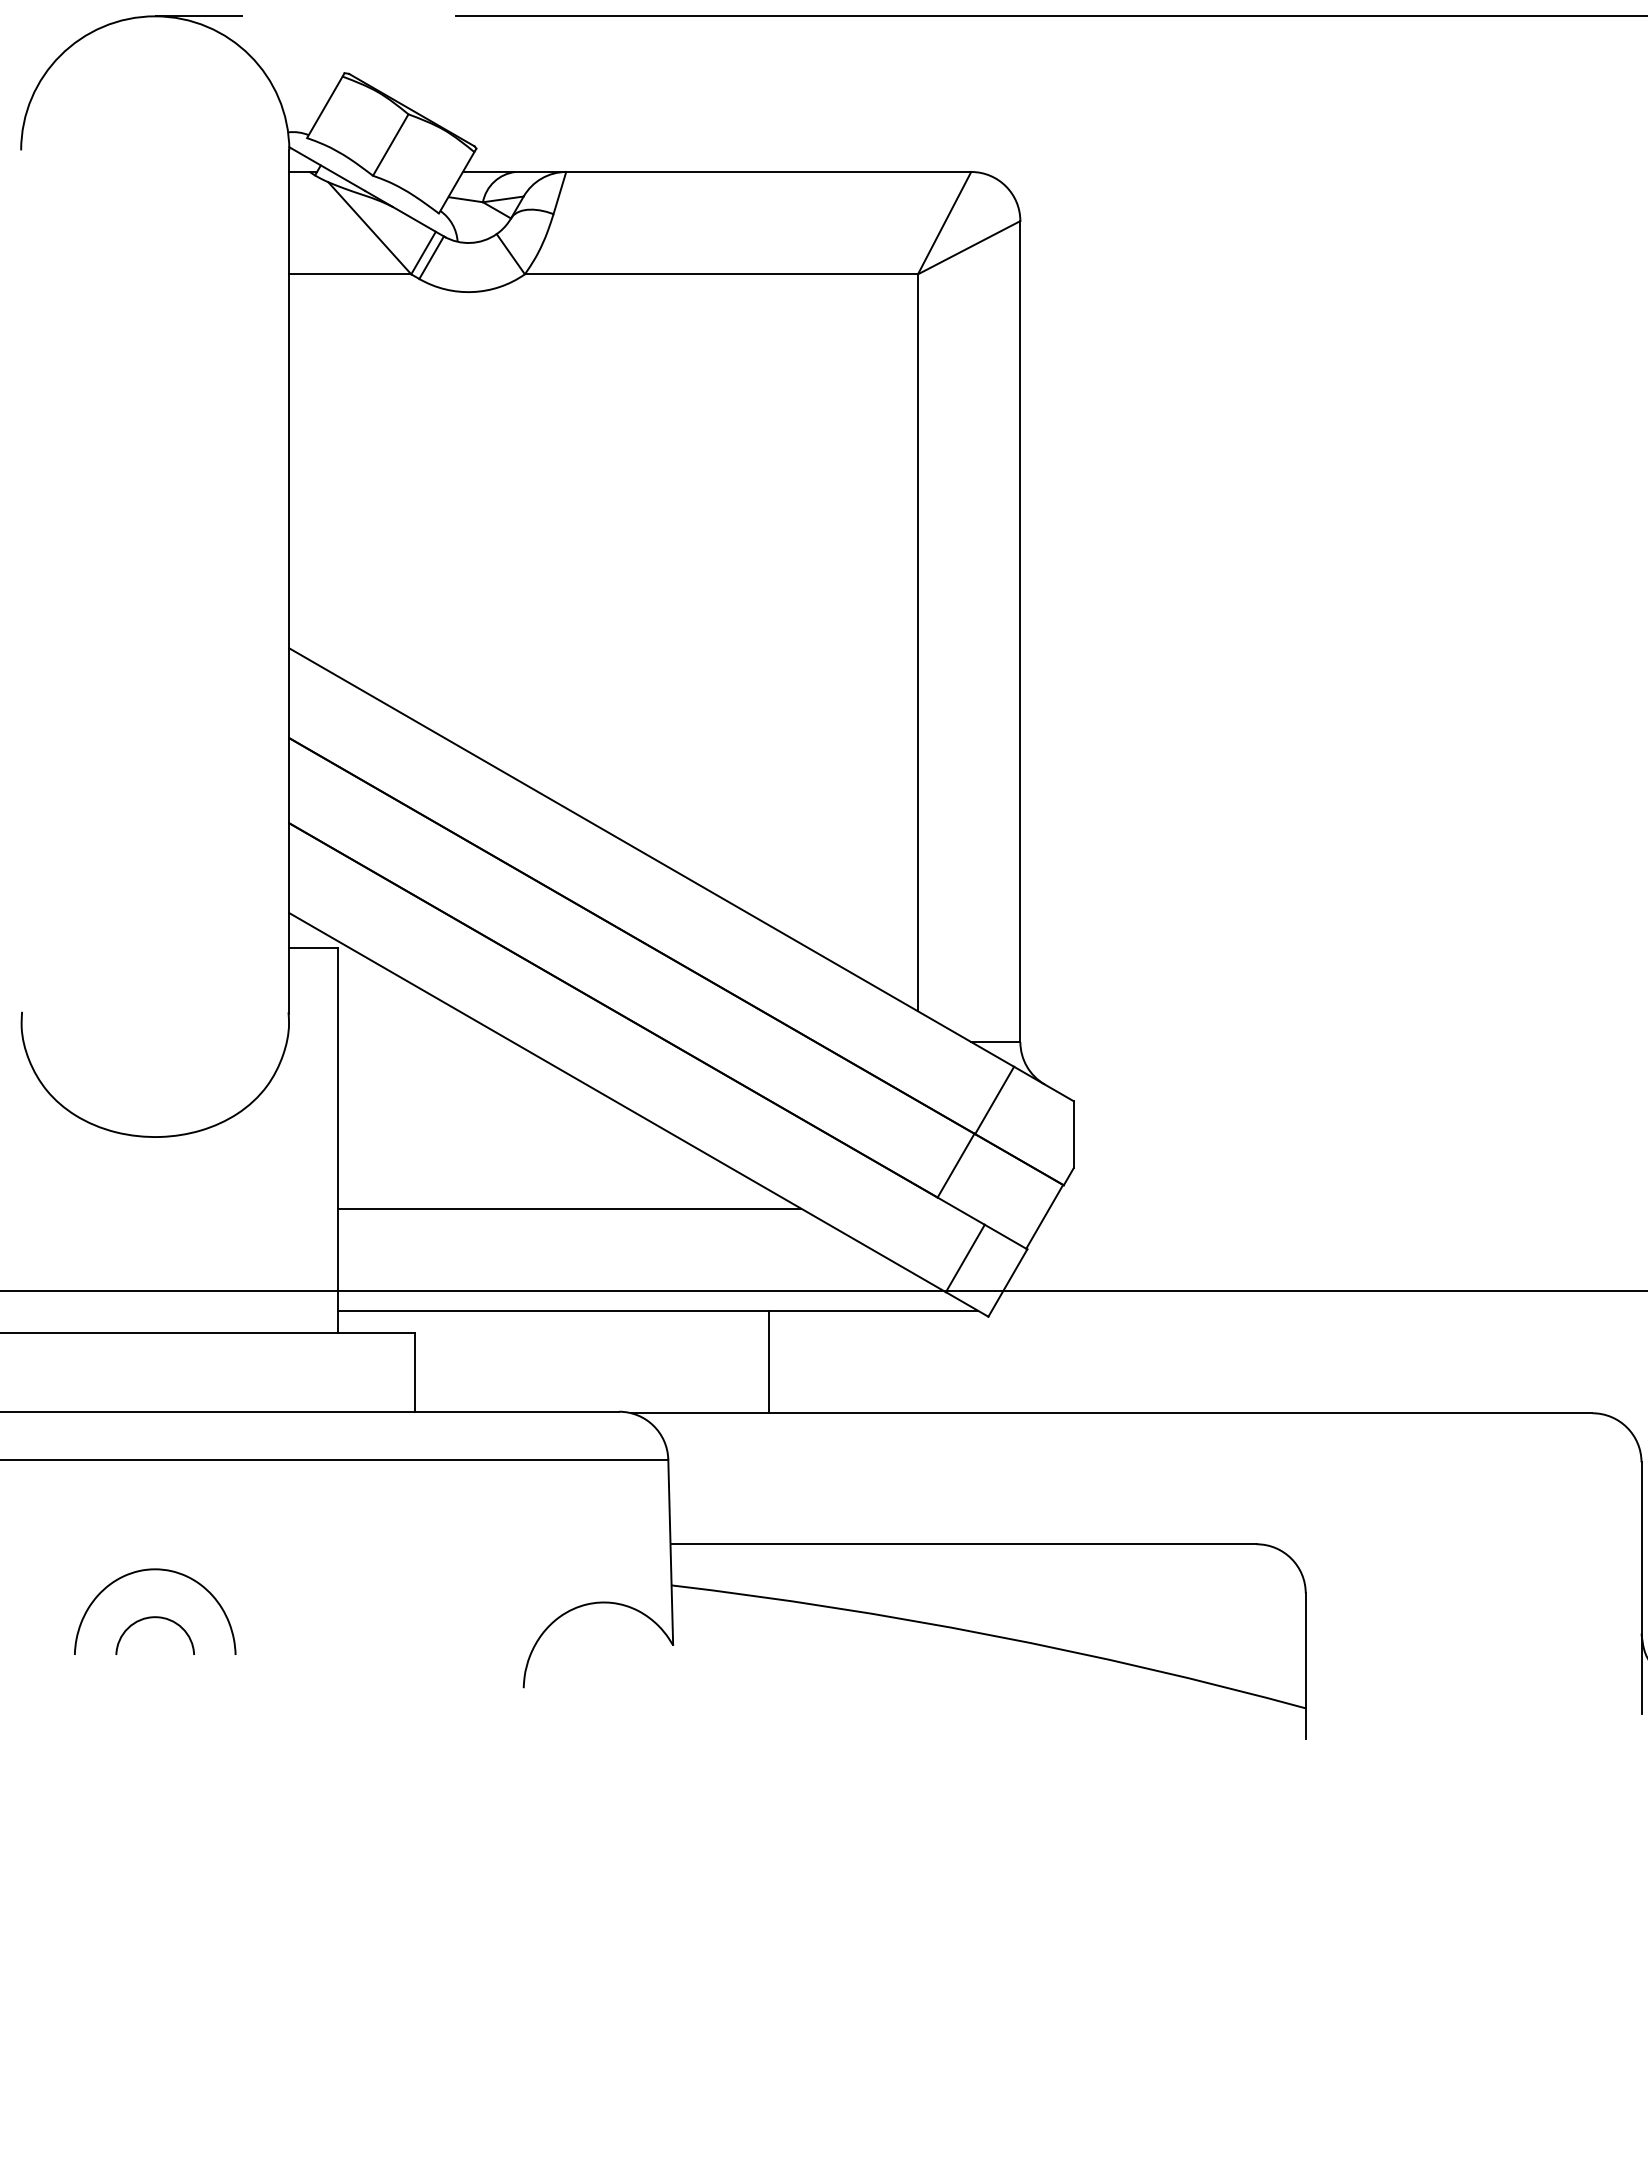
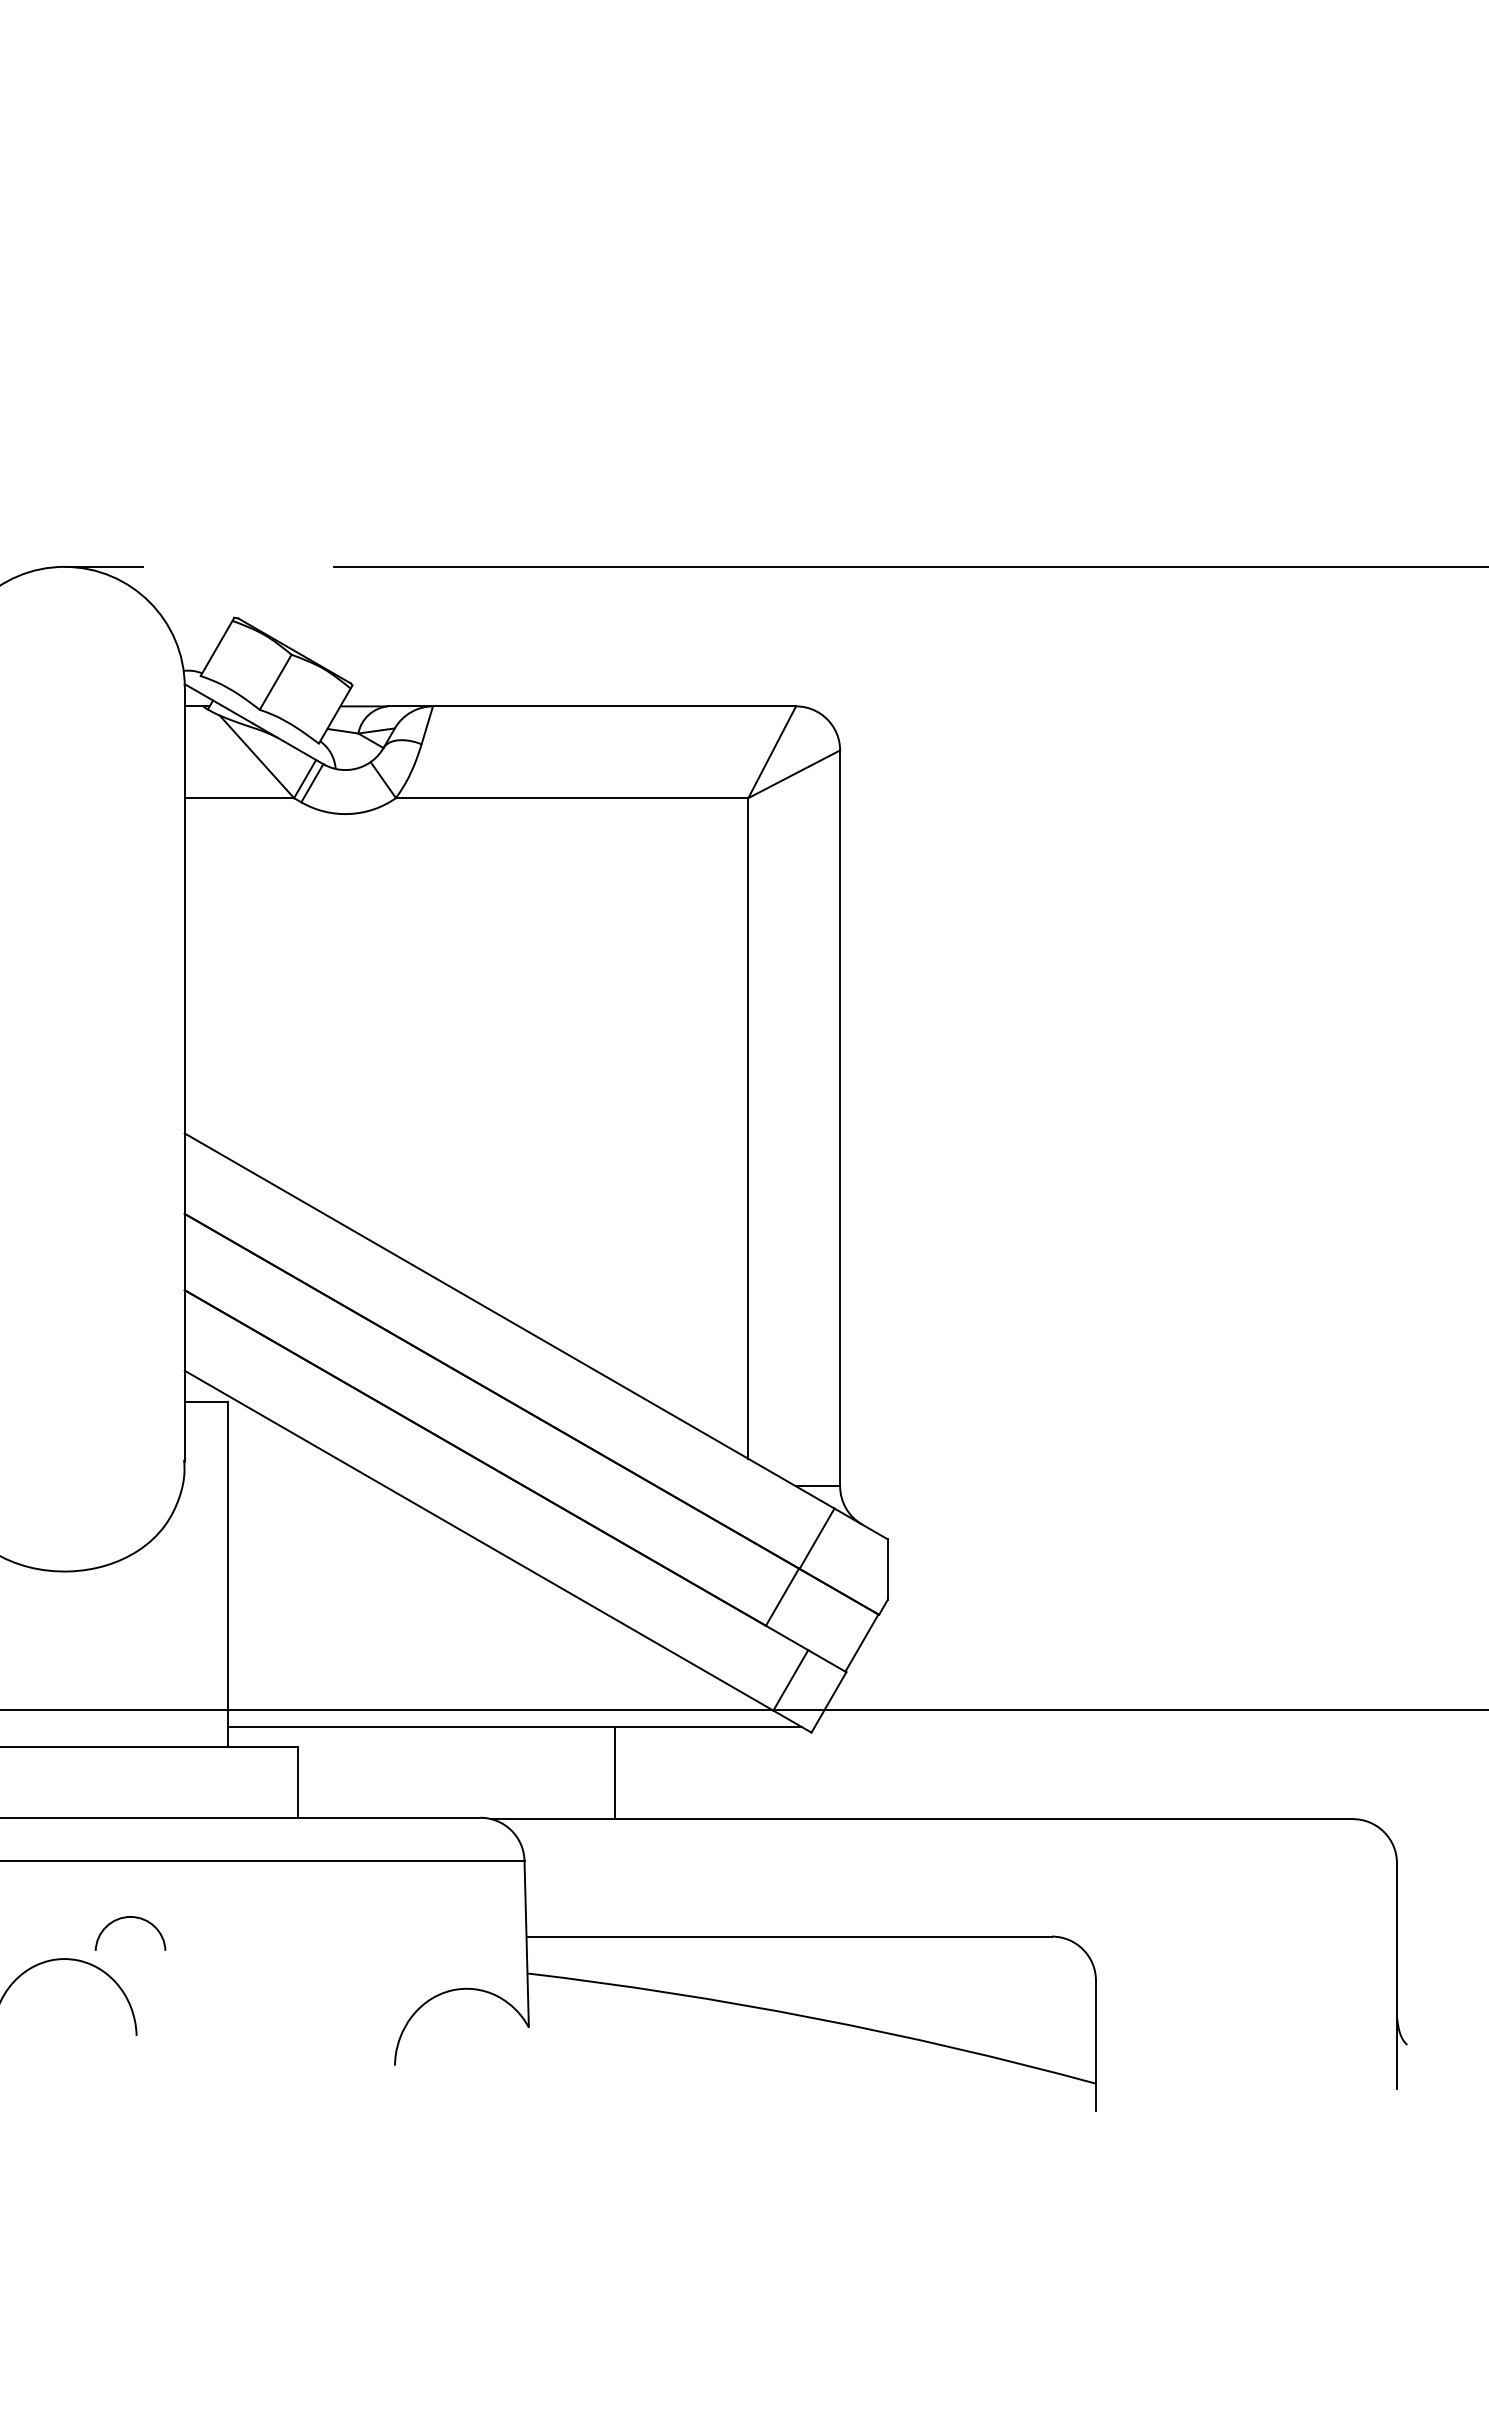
line: (568, 1208) -> (435, 1635), removed
arc: (150, 1618) -> (126, 1918), moved

